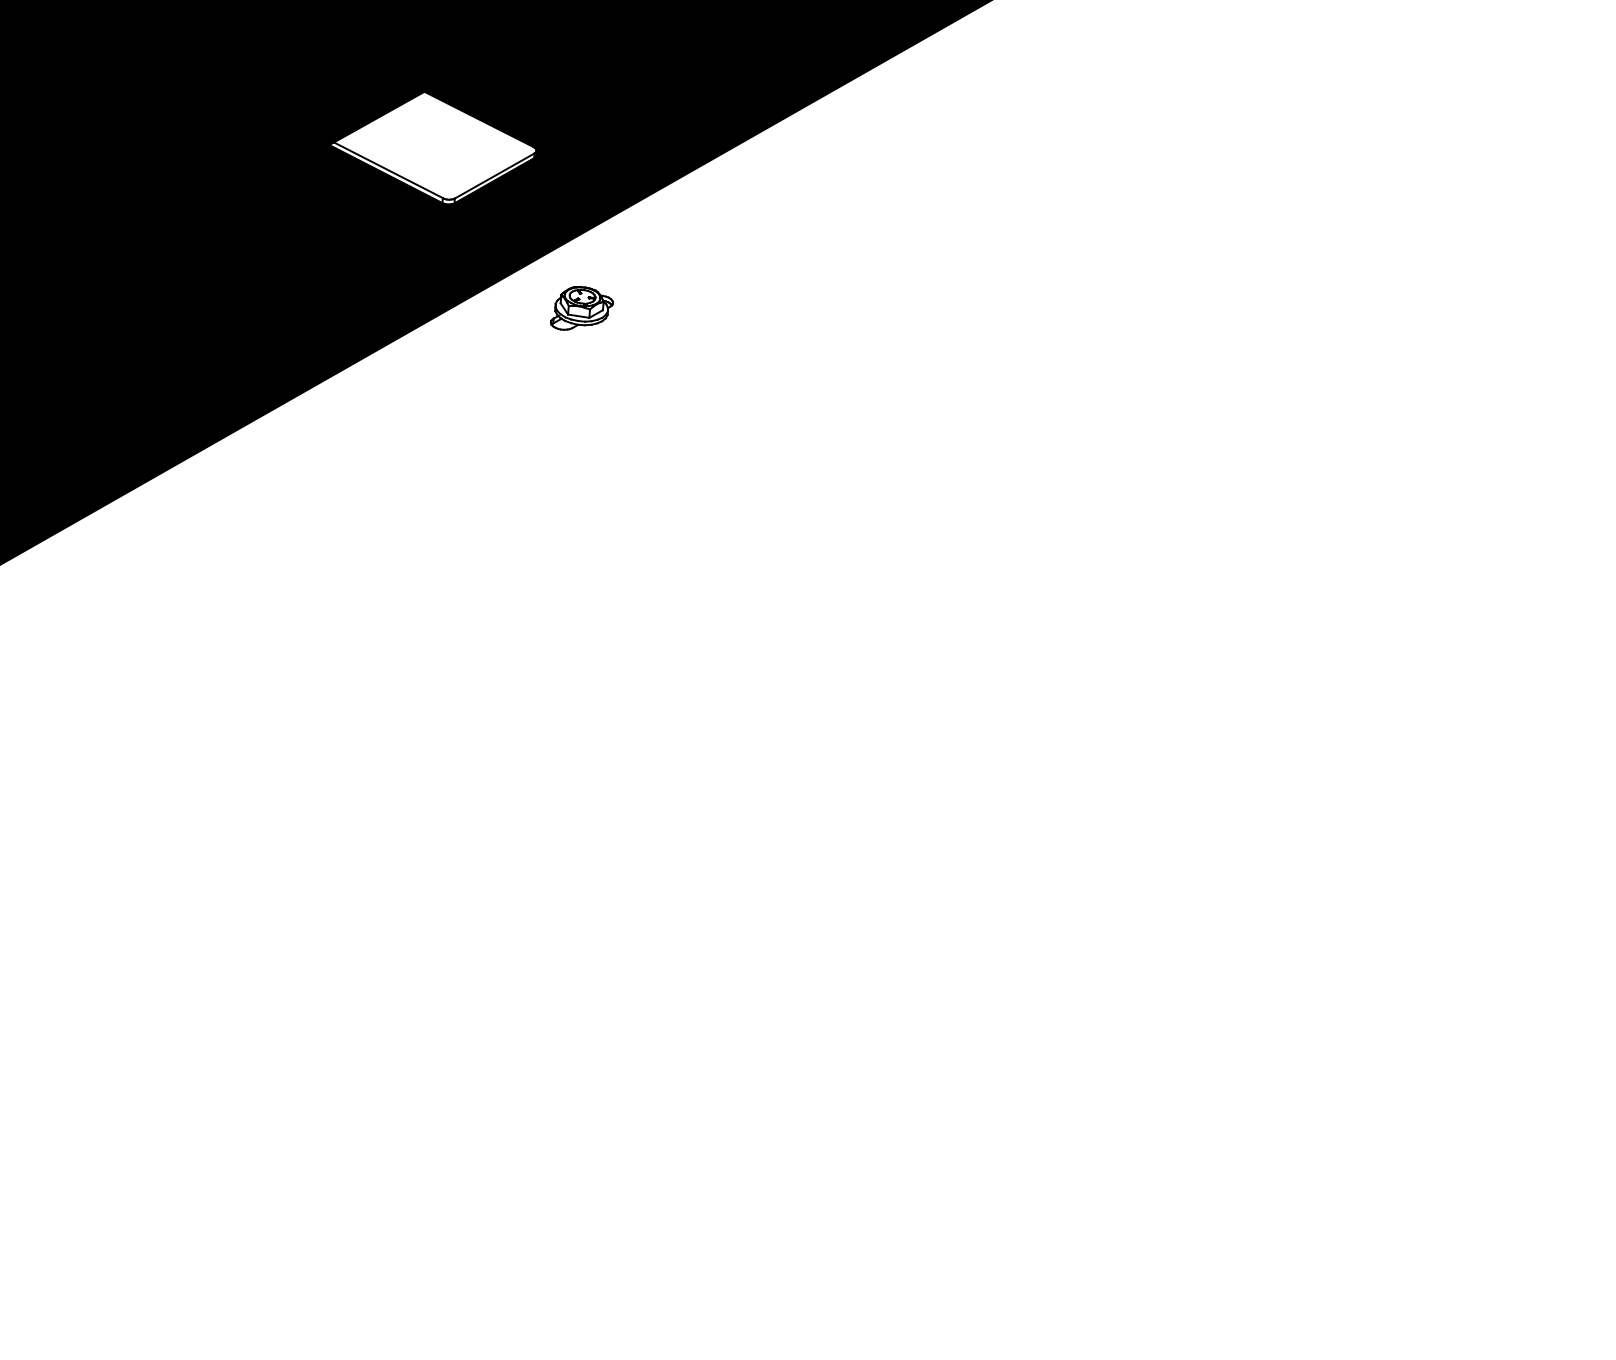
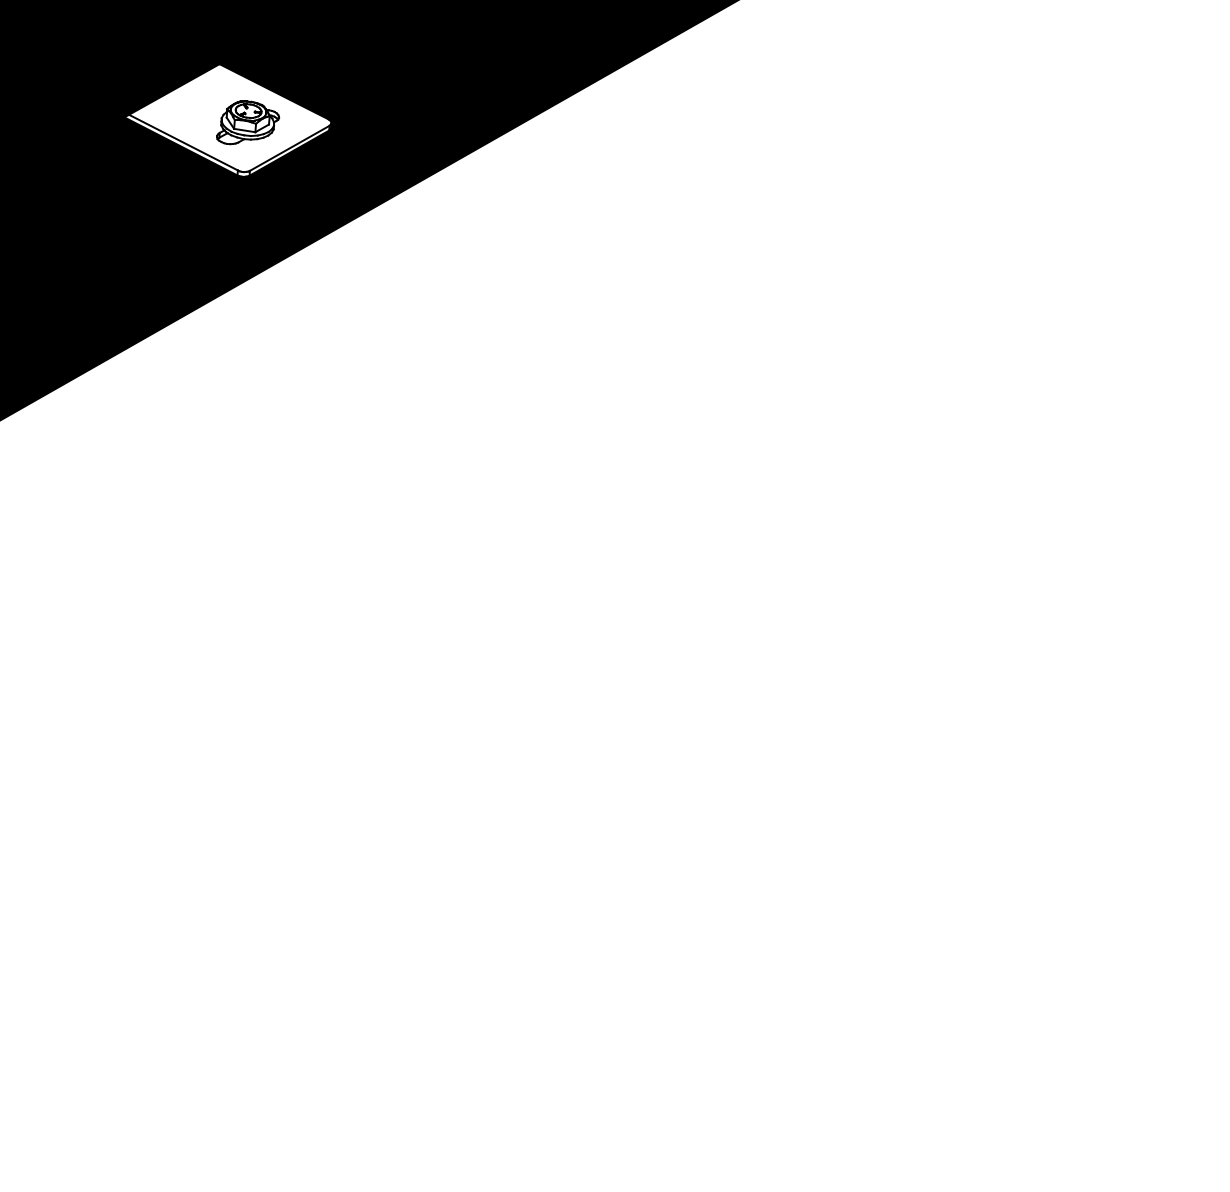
part: (581, 308) -> (247, 122), moved

